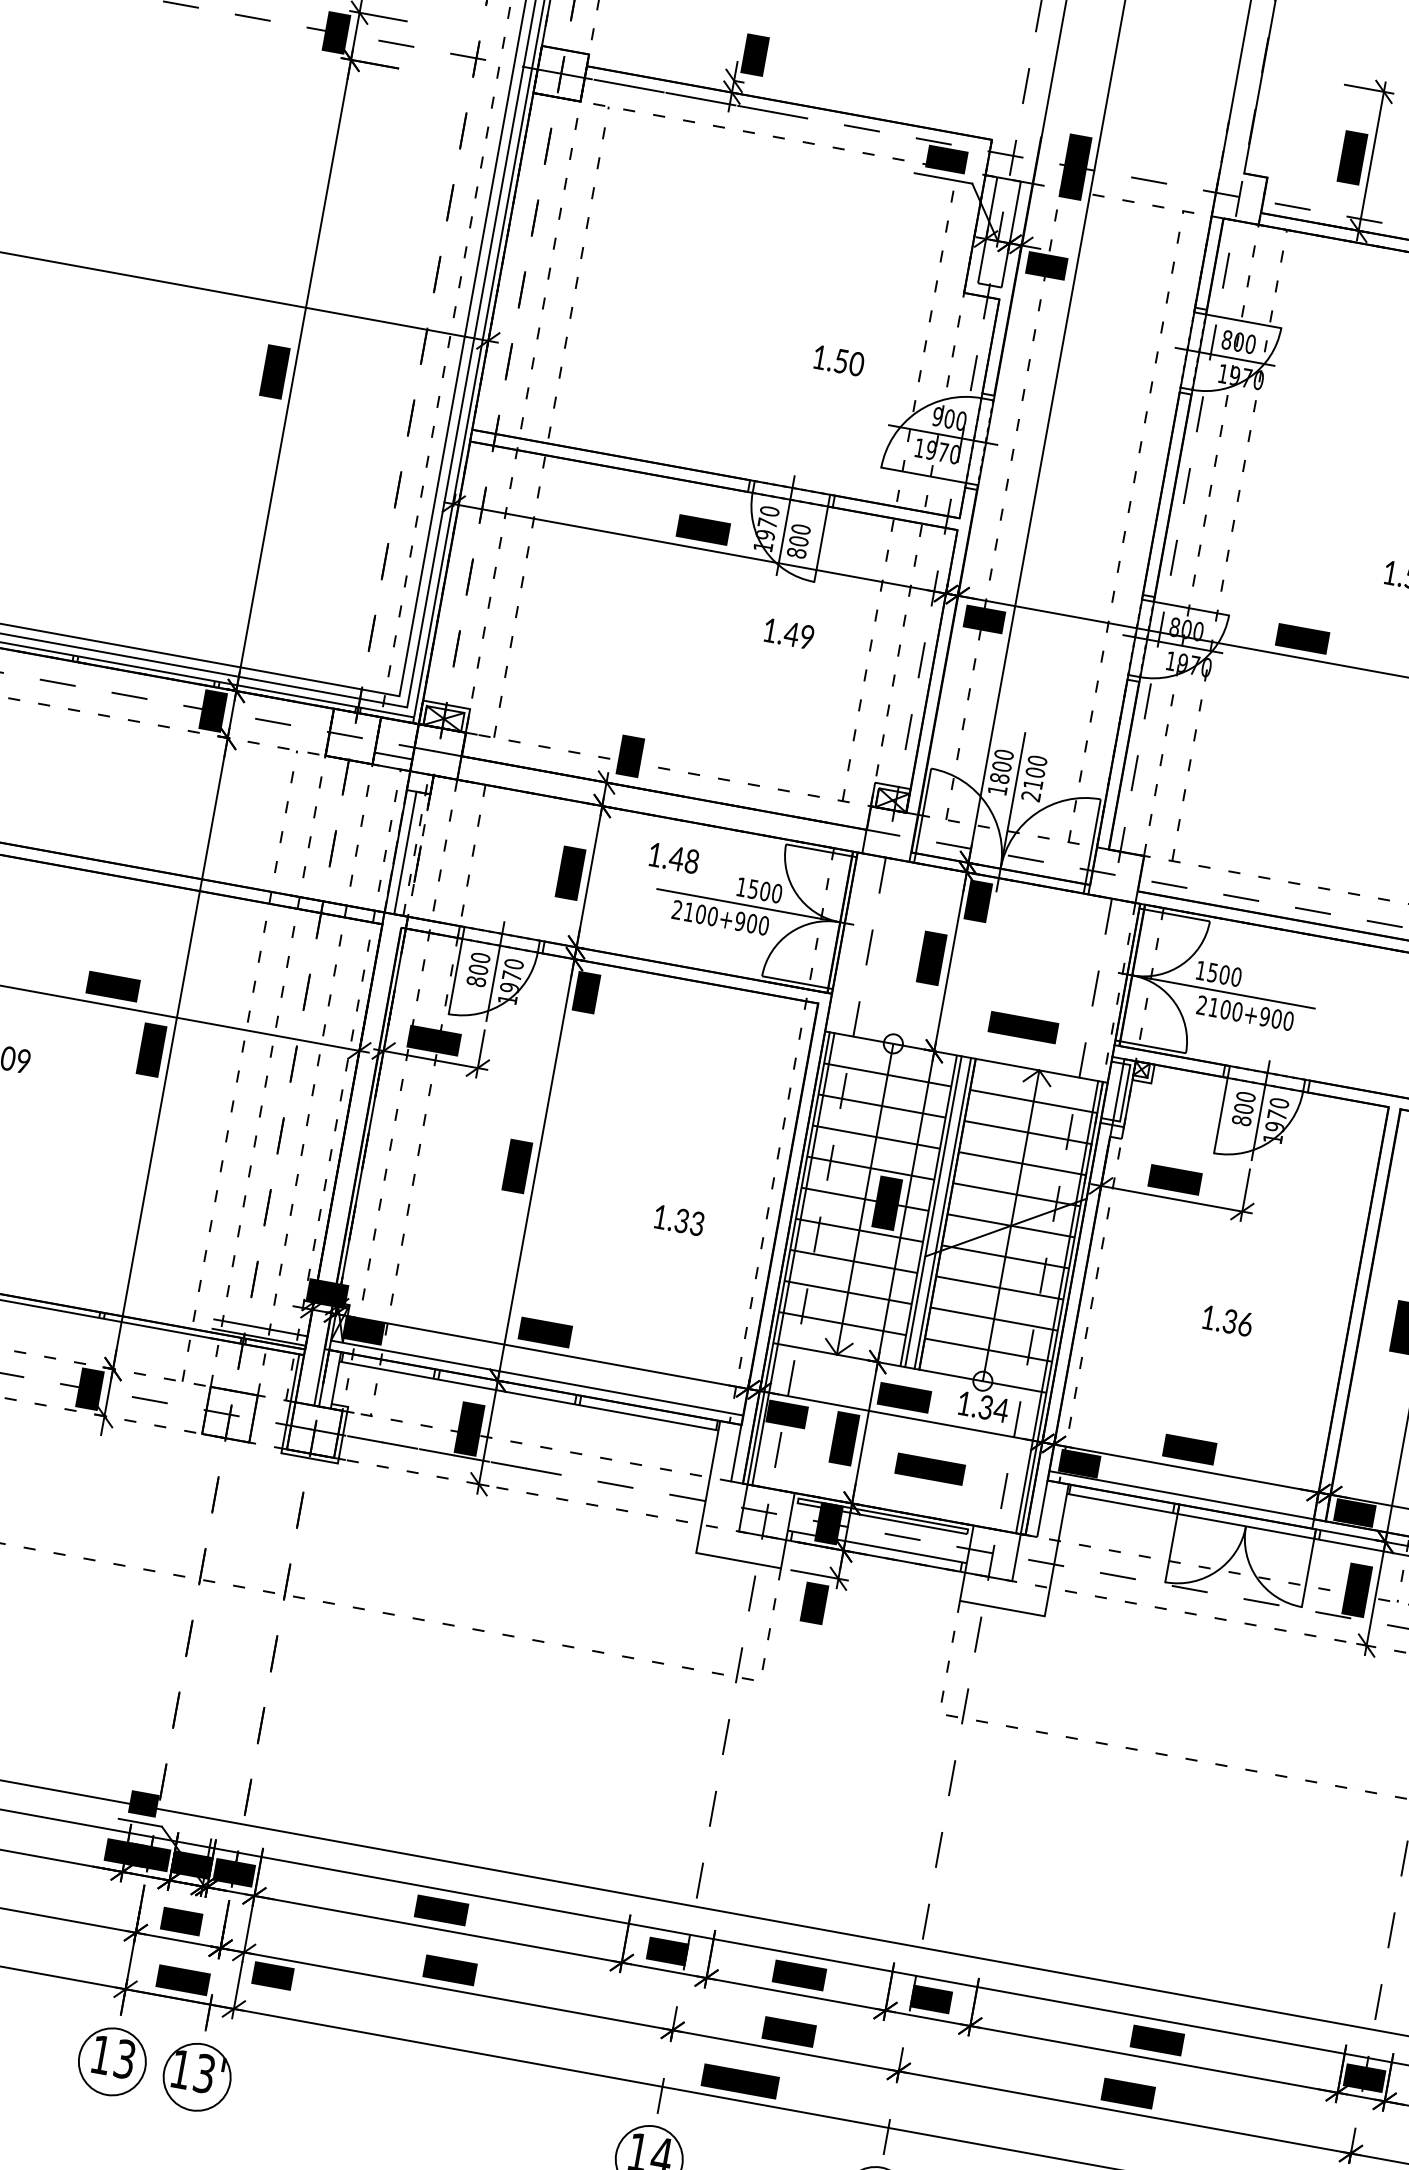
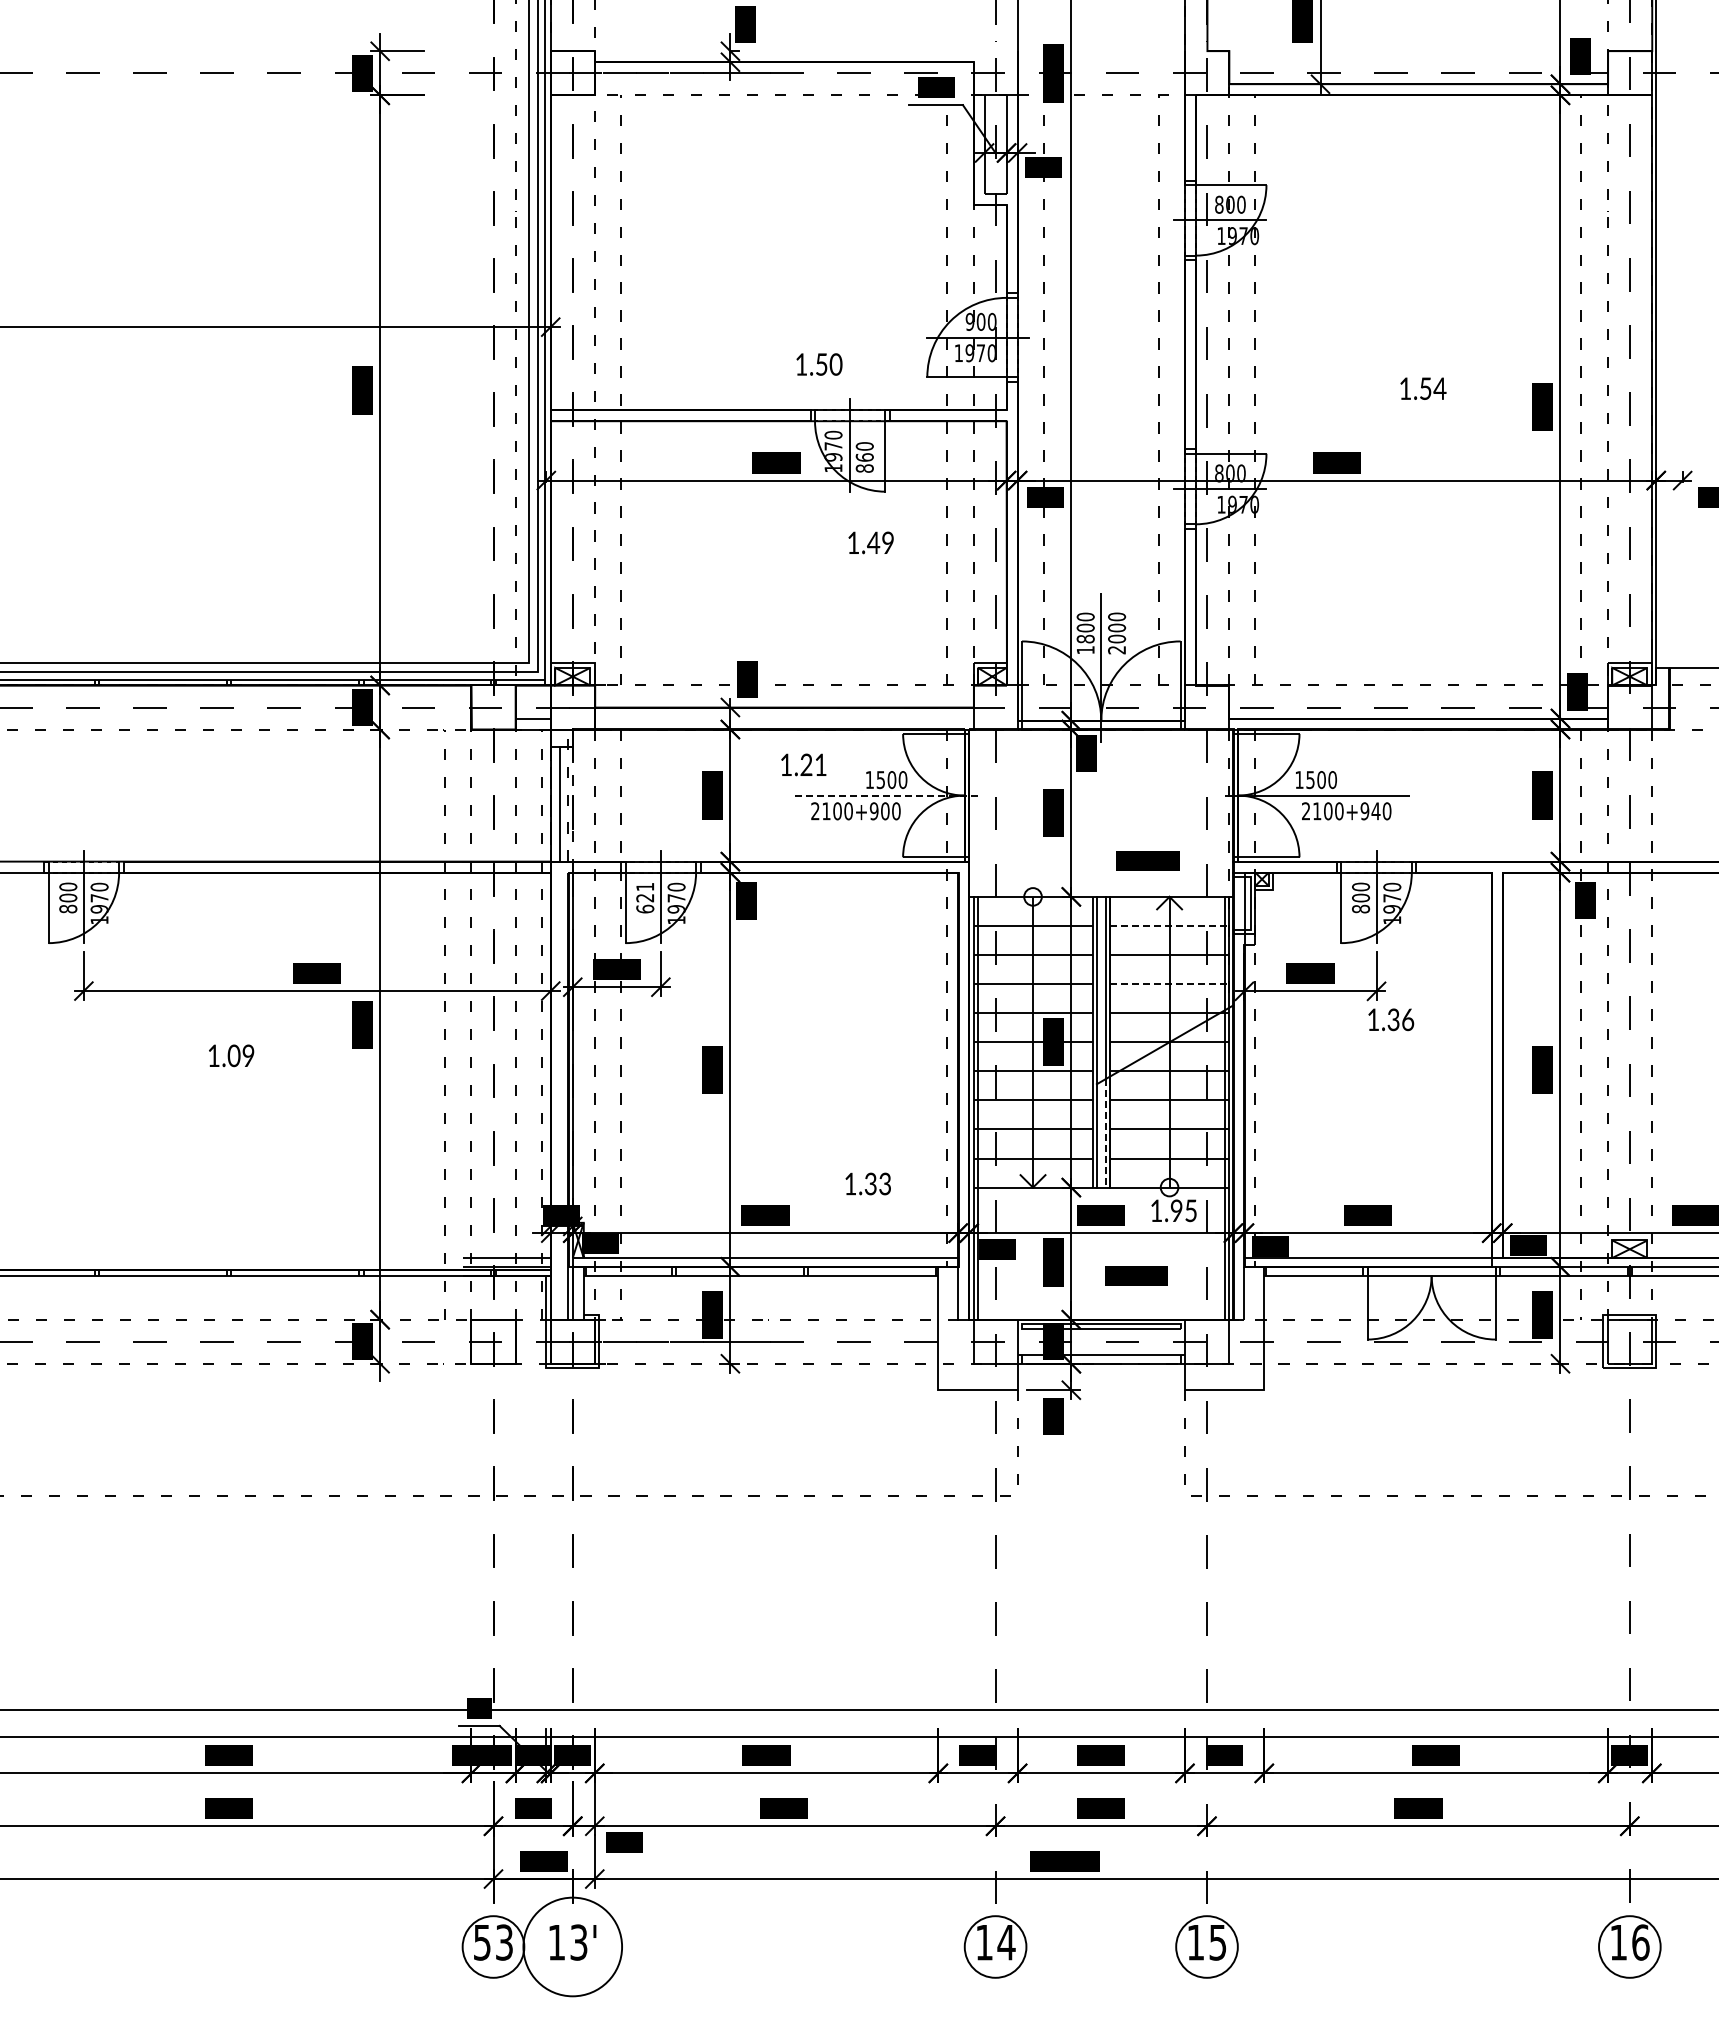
text: (839, 360) -> (819, 364), moved
text: (798, 541) -> (864, 457), 800 -> 860
text: (1033, 783) -> (1117, 638), 2100 -> 2000
text: (683, 859) -> (812, 764), 1.48 -> 1.21
line: (754, 906) -> (884, 795), solid -> dashed
text: (478, 969) -> (645, 897), 800 -> 621
text: (1276, 1019) -> (1375, 811), 2100+900 -> 2100+940
line: (1034, 1101) -> (1170, 925), solid -> dashed
line: (1023, 1164) -> (1170, 984), solid -> dashed
text: (678, 1219) -> (867, 1183), moved
line: (924, 1310) -> (1105, 1133), solid -> dashed
text: (1227, 1320) -> (1391, 1019), moved
text: (993, 1408) -> (1183, 1210), 1.34 -> 1.95
text: (101, 2054) -> (482, 1942), 13 -> 53
circle: (196, 2076) -> (572, 1946), size x1.6

